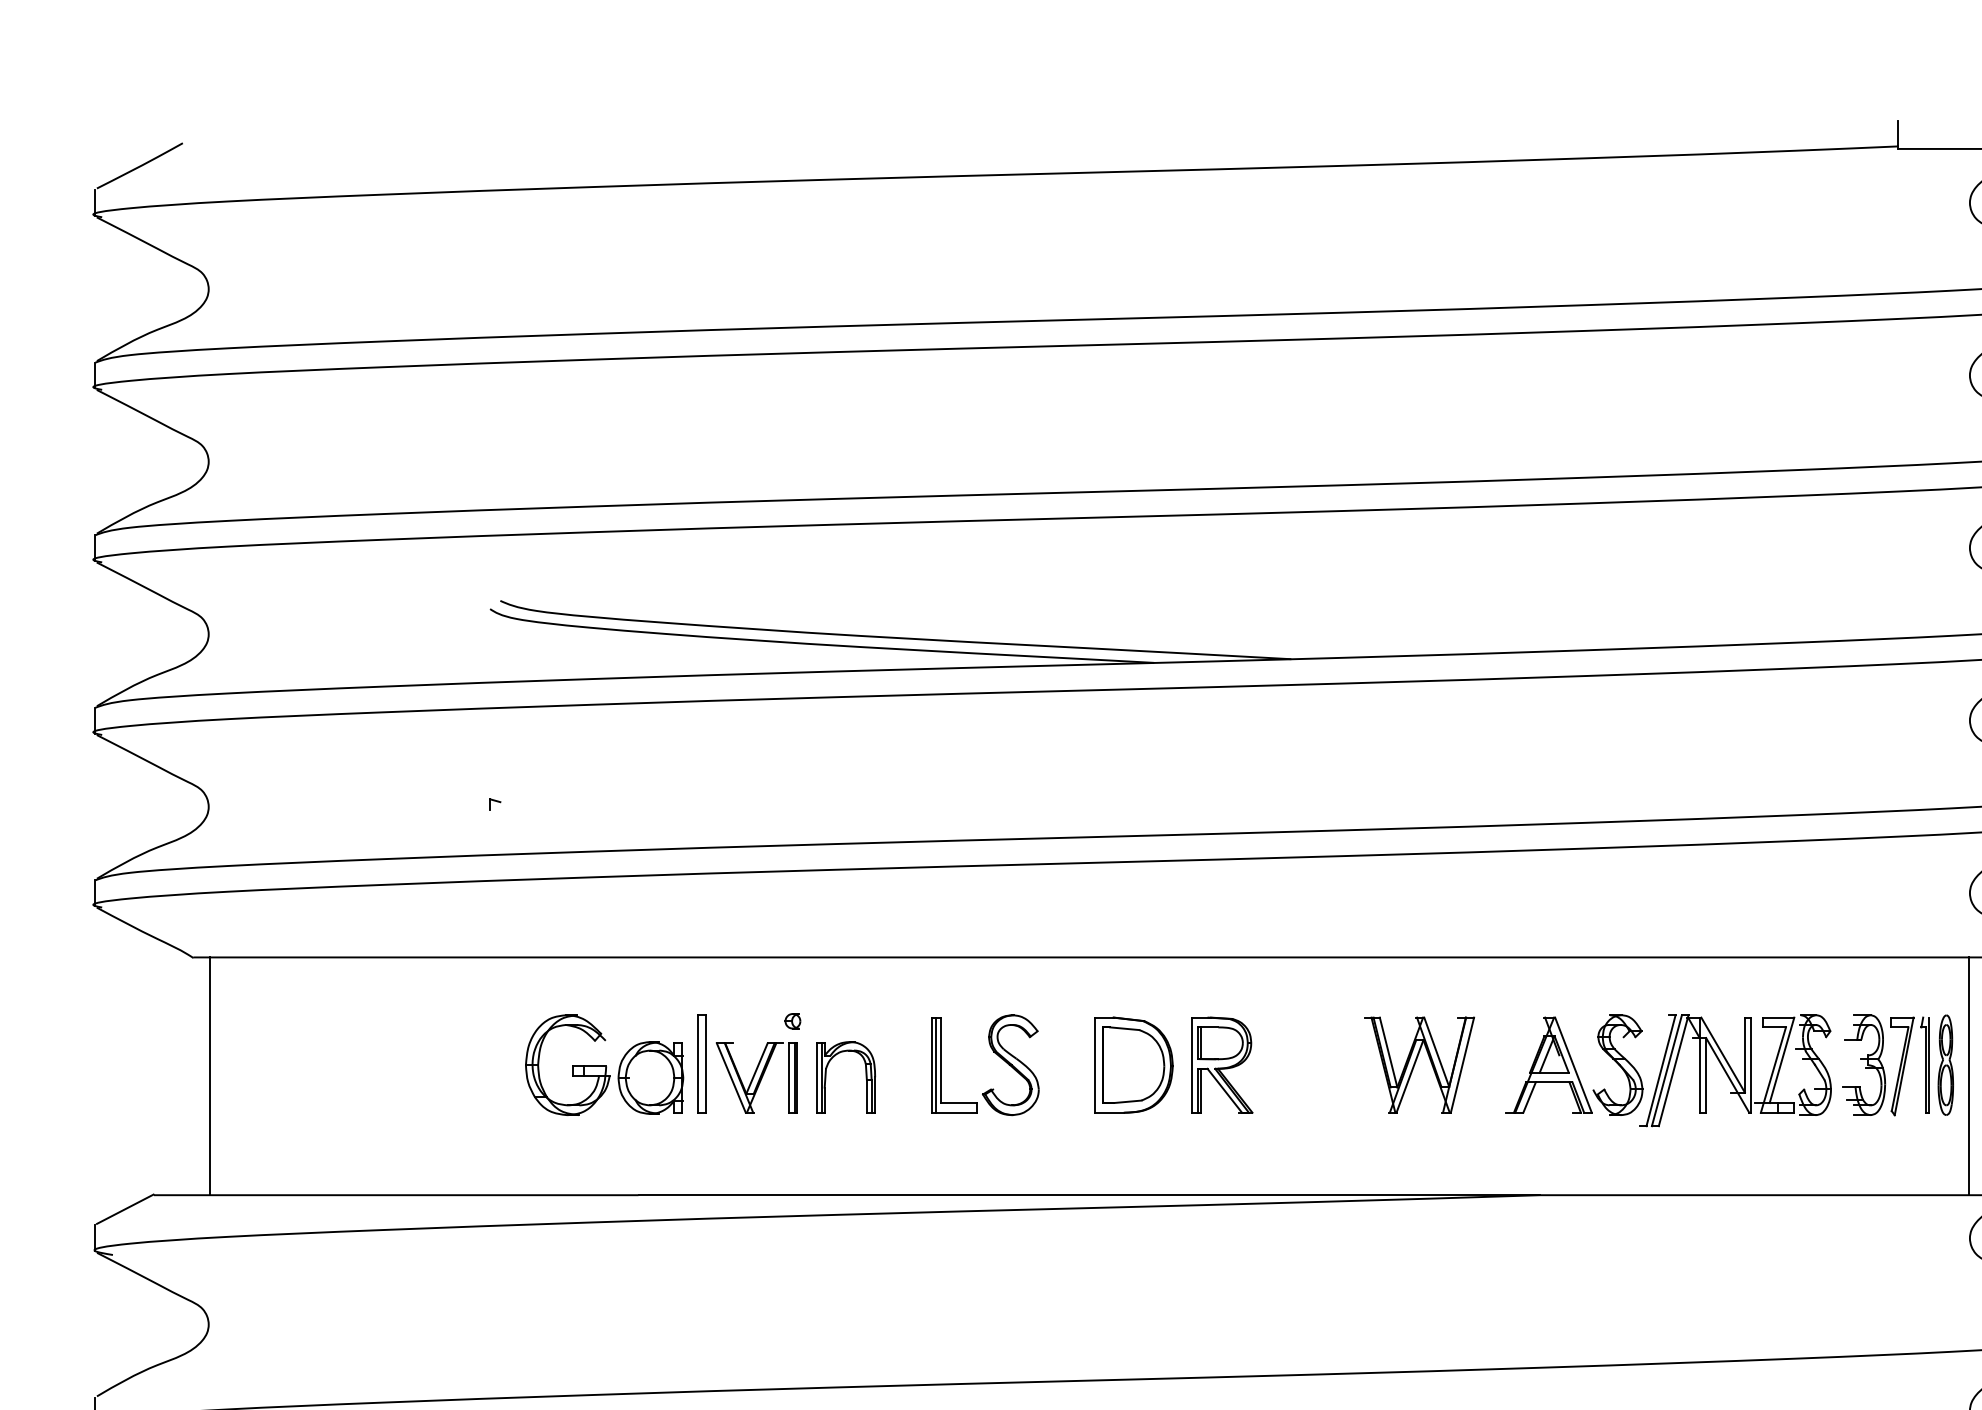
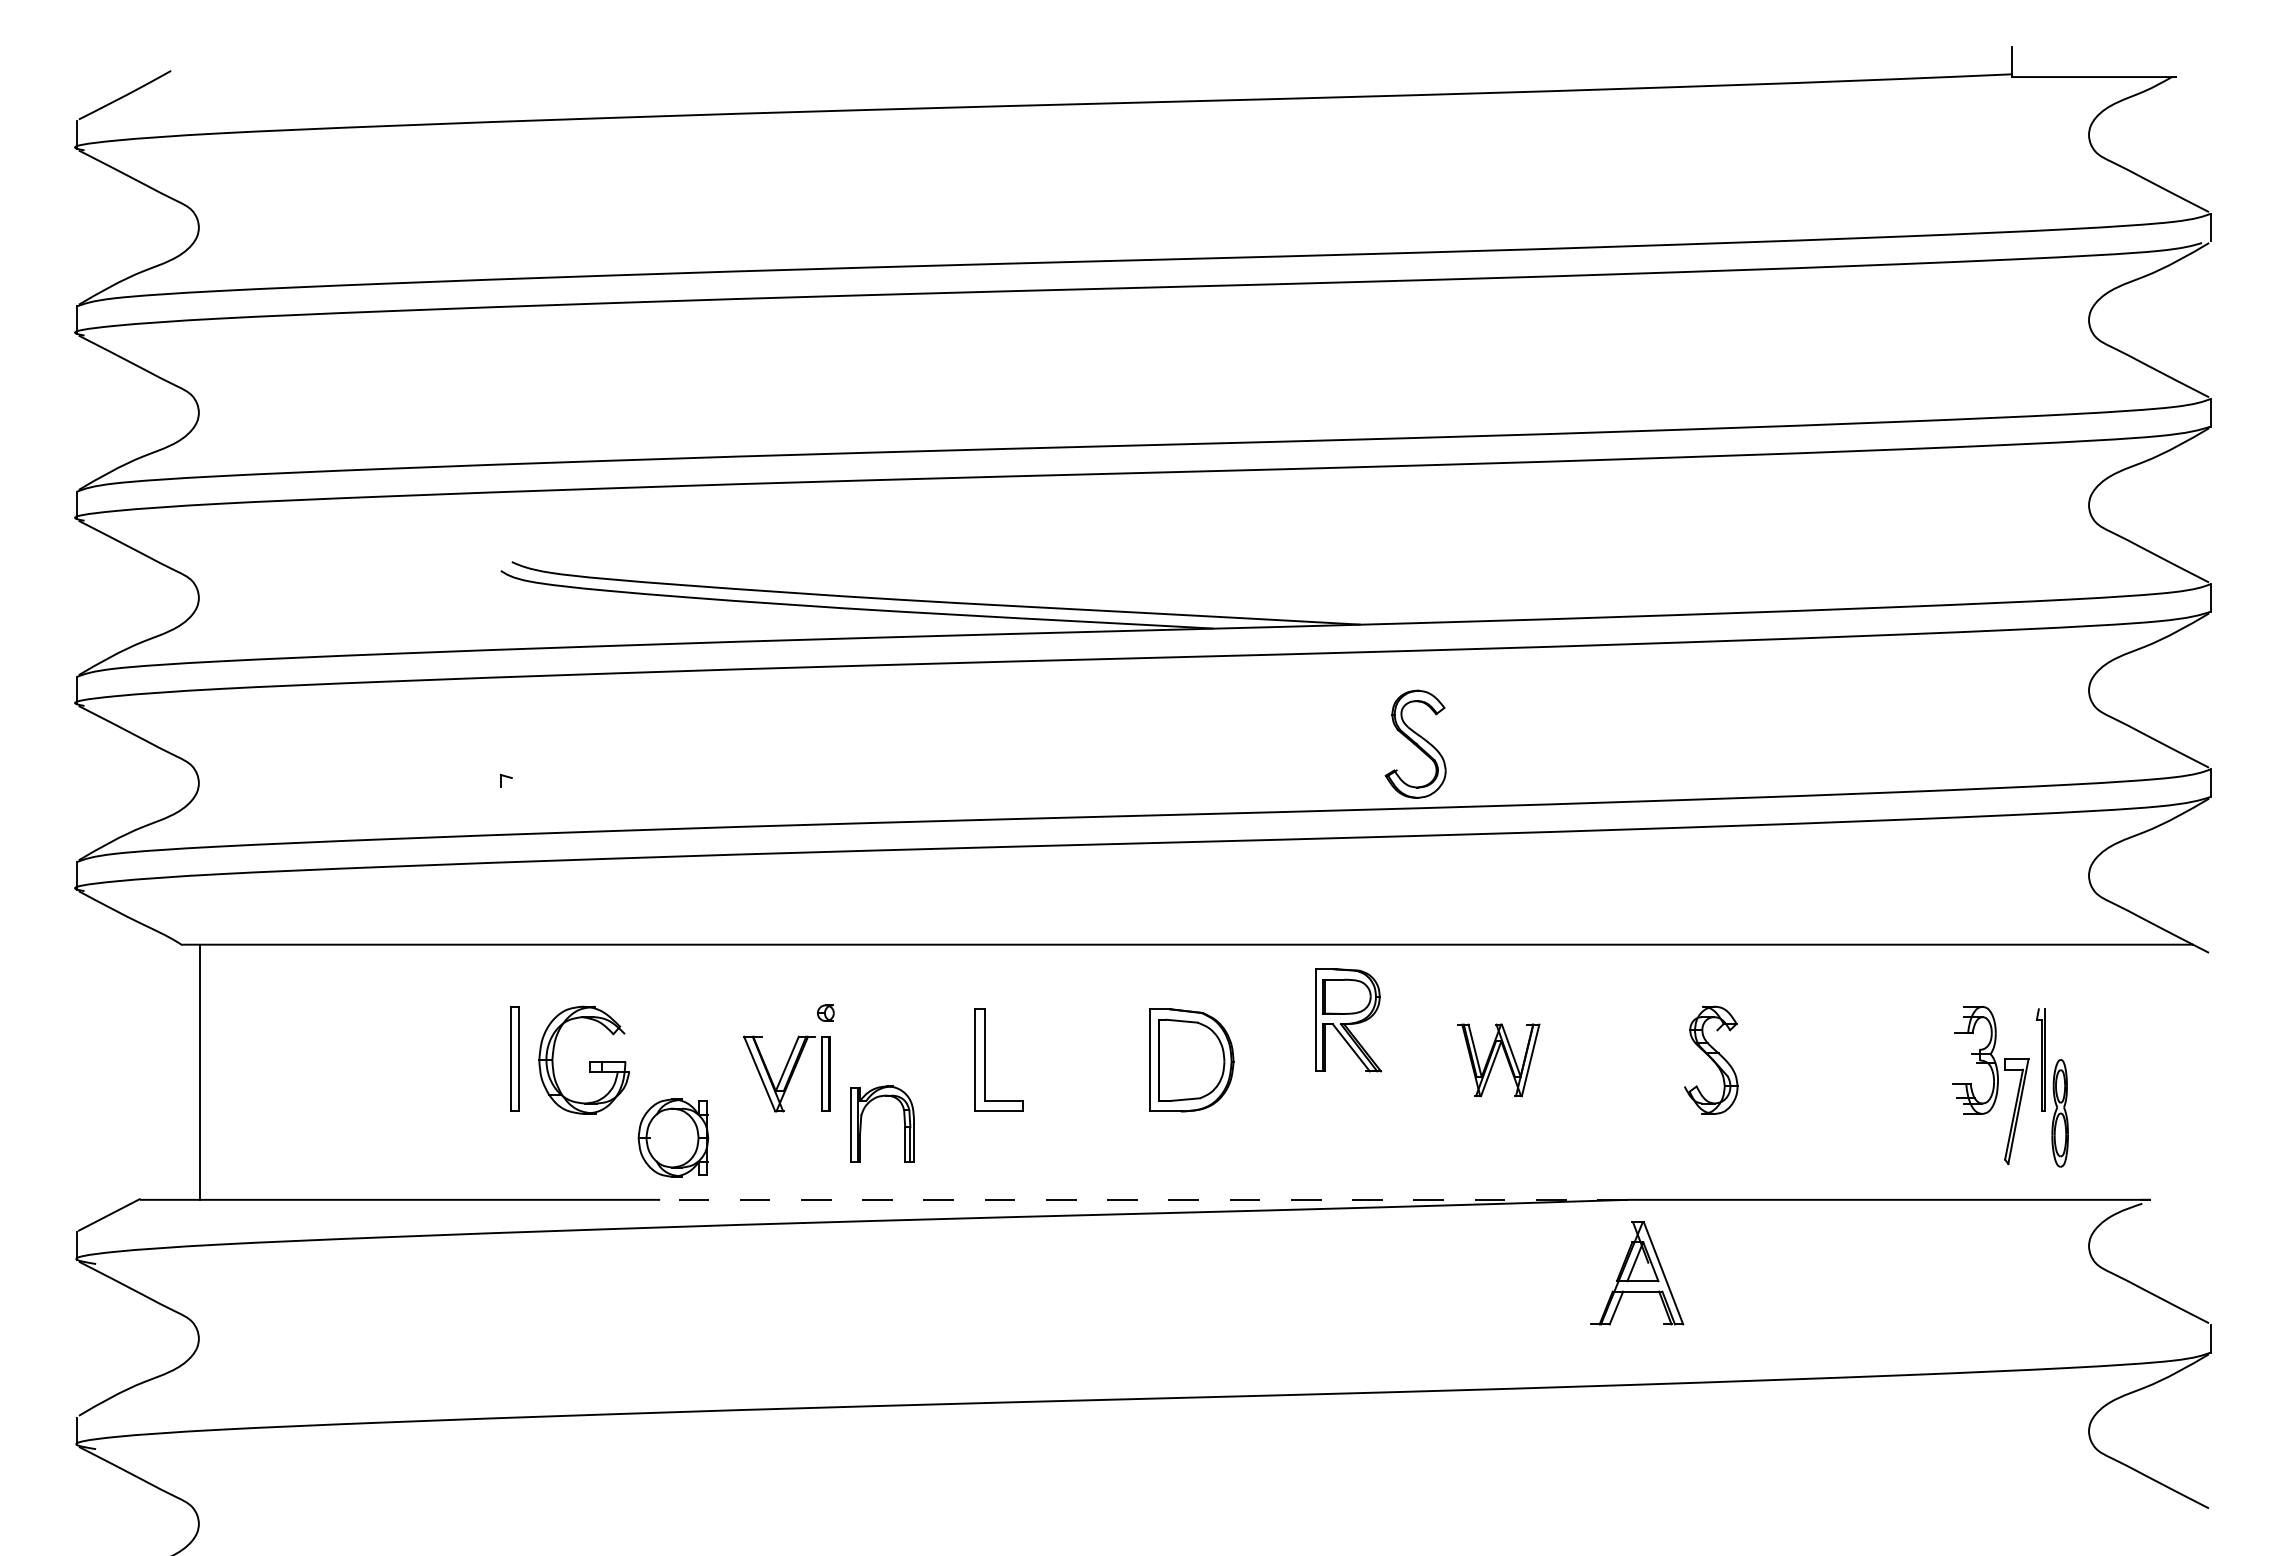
part: (701, 1063) -> (514, 1058), moved
part: (1010, 1064) -> (1415, 743), moved
line: (936, 1065) -> (979, 1060), removed
part: (1222, 1065) -> (1348, 1020), moved
part: (1419, 1065) -> (1498, 1060), size x0.7
part: (1549, 1065) -> (1637, 1273), moved
part: (1945, 1065) -> (2059, 1113), moved
part: (1902, 1066) -> (2016, 1111), moved
part: (827, 1070) -> (862, 1117), moved
part: (1735, 1070) -> (1837, 1065), removed
line: (1969, 1075) -> (2088, 1071), removed
part: (650, 1077) -> (673, 1137), moved
line: (1088, 1194) -> (1143, 1199), solid -> dashed

